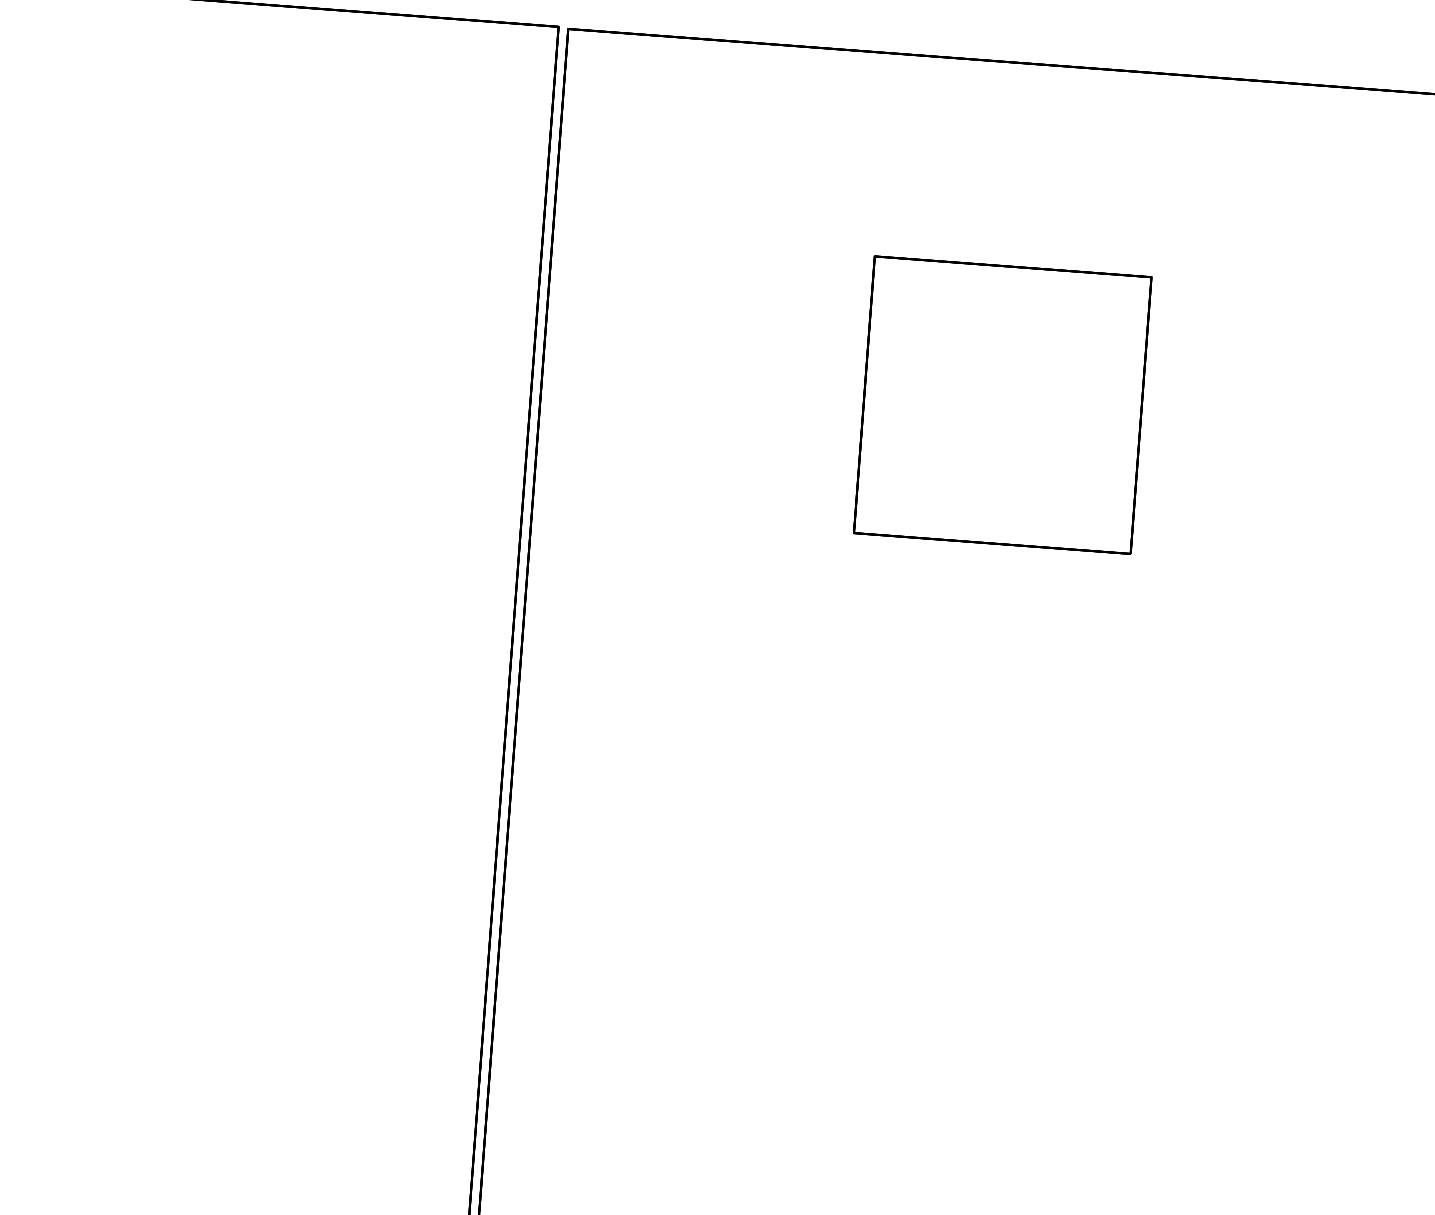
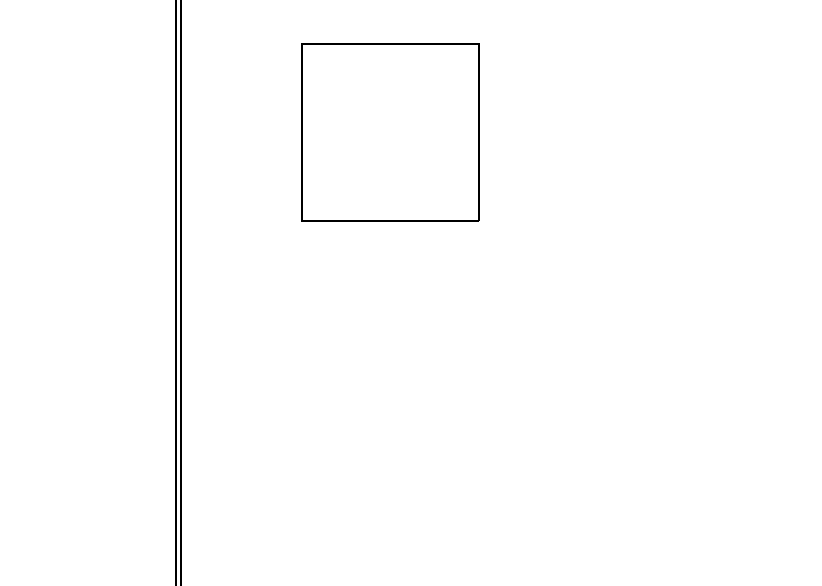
part: (1002, 403) -> (390, 131), size x1.4

